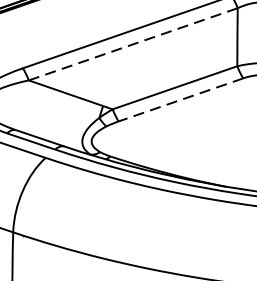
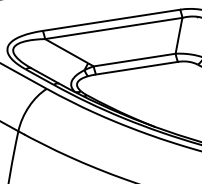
line: (132, 44) -> (113, 28), dashed -> solid
line: (180, 100) -> (136, 68), dashed -> solid

